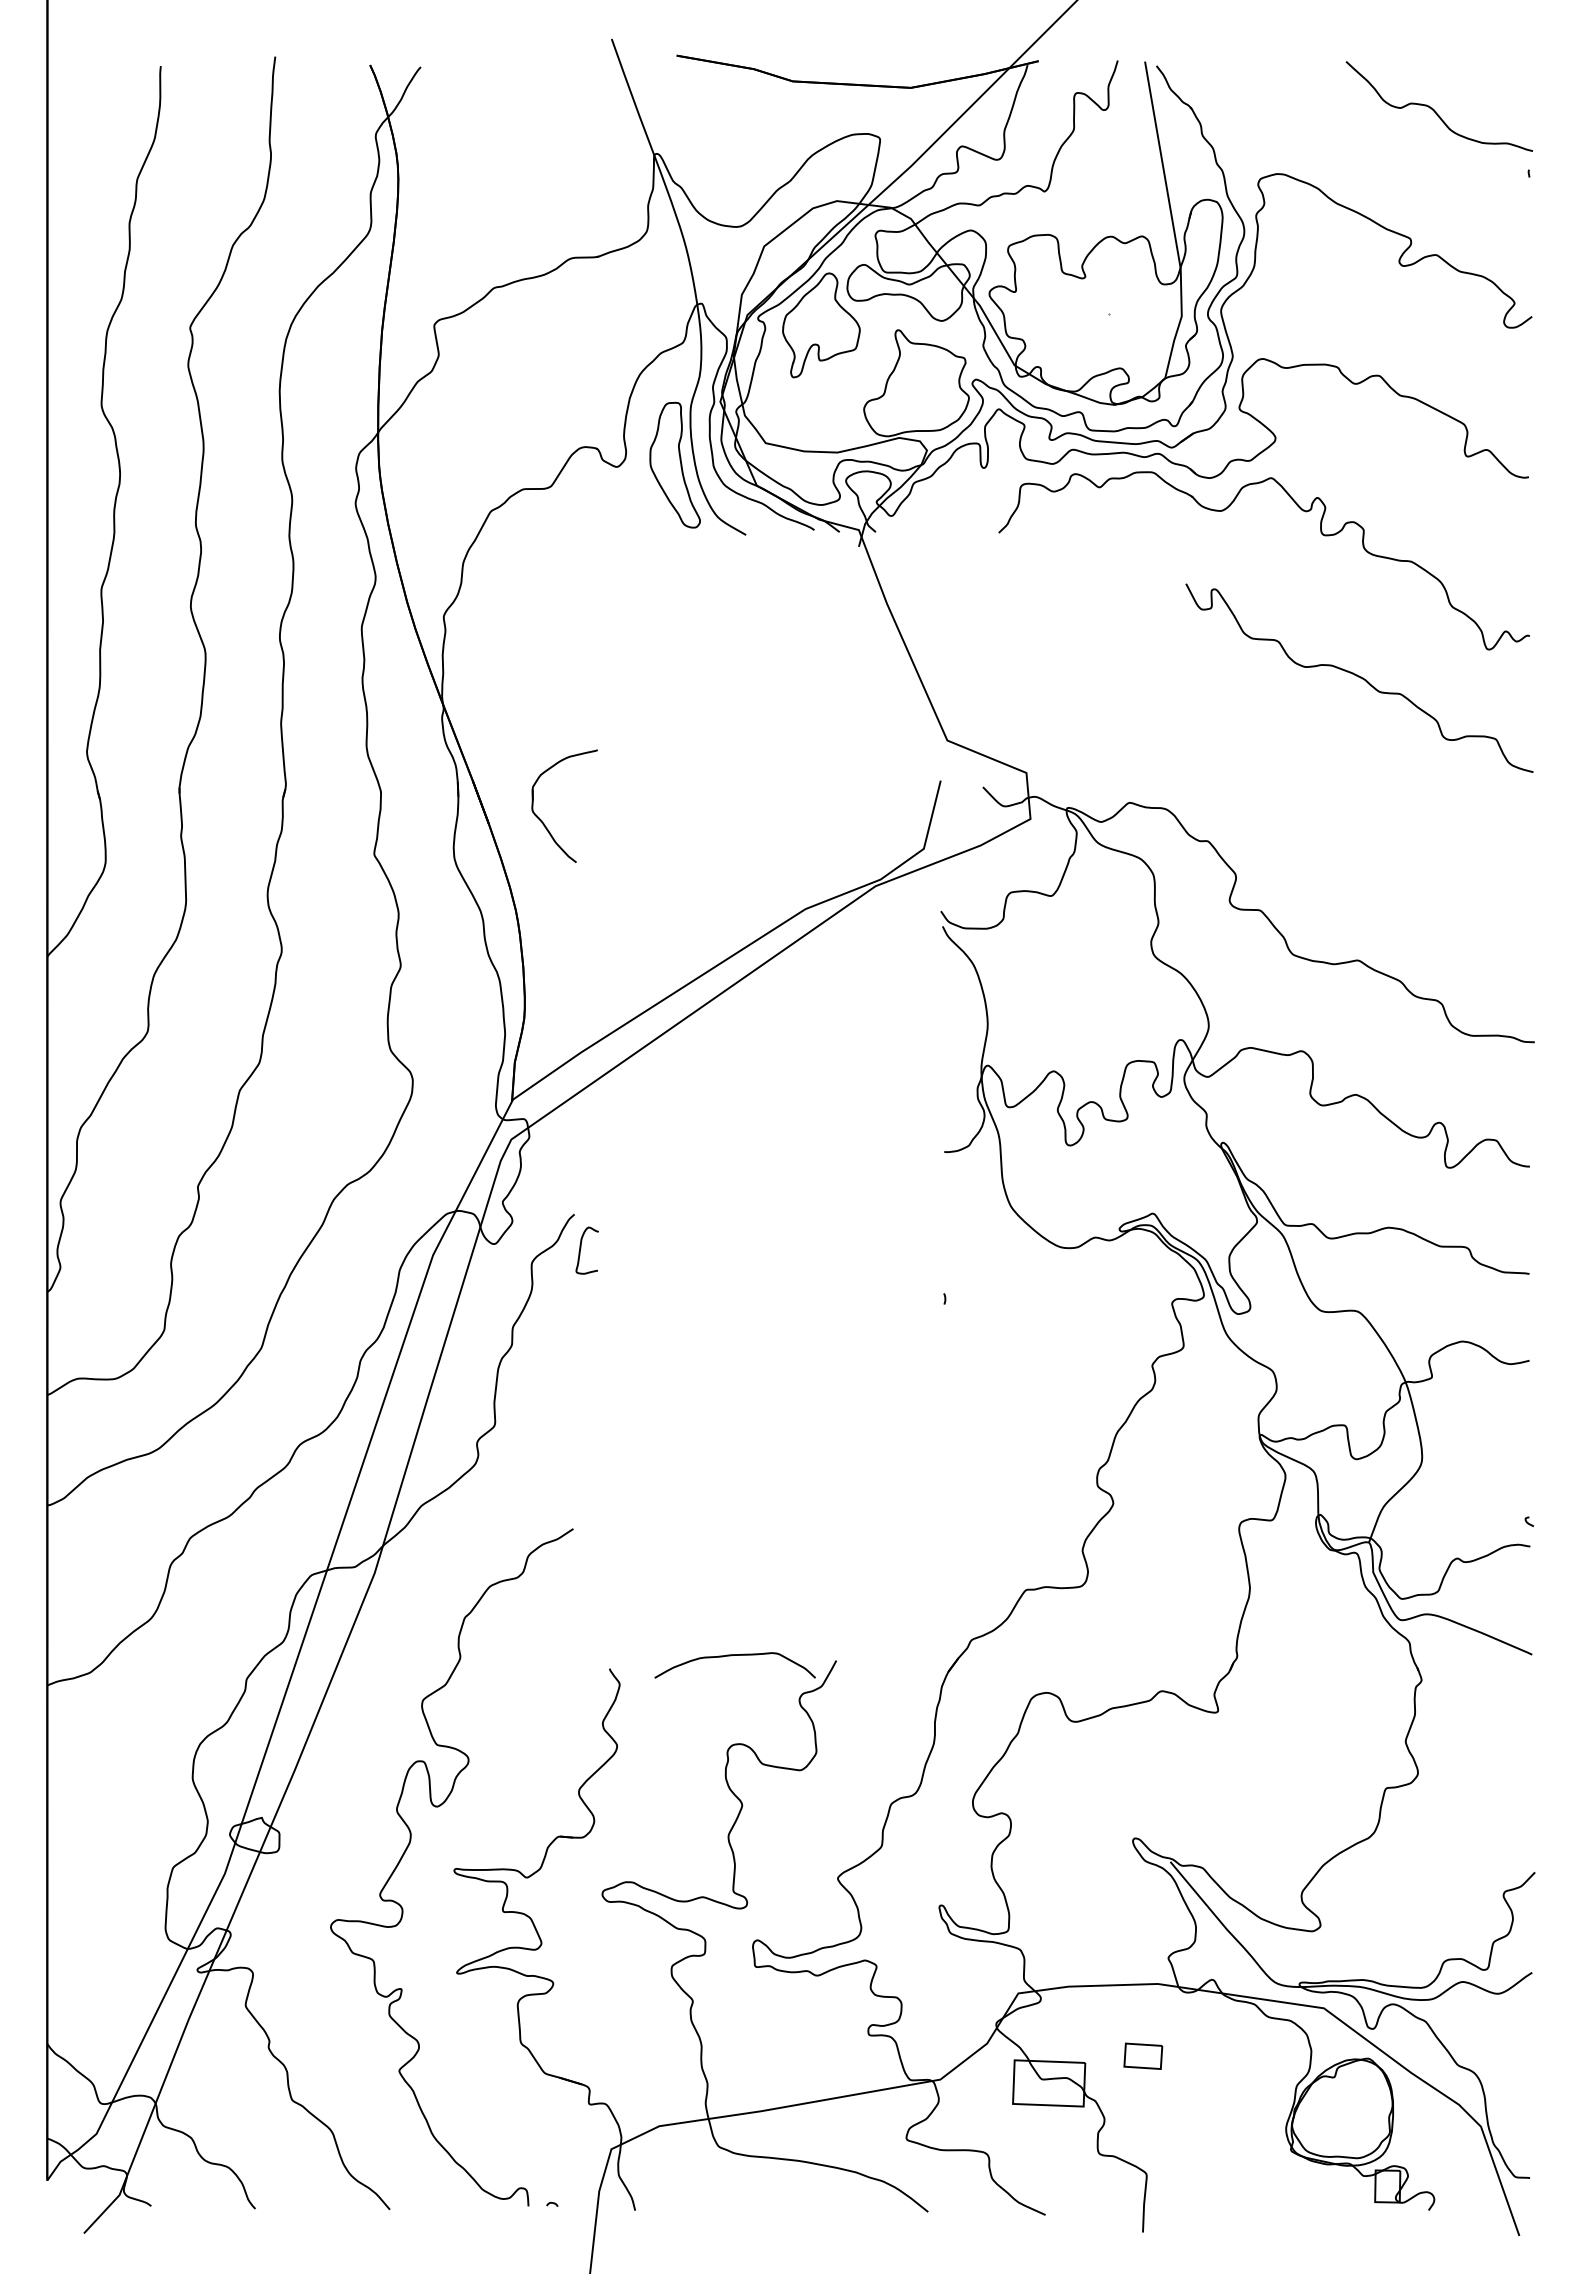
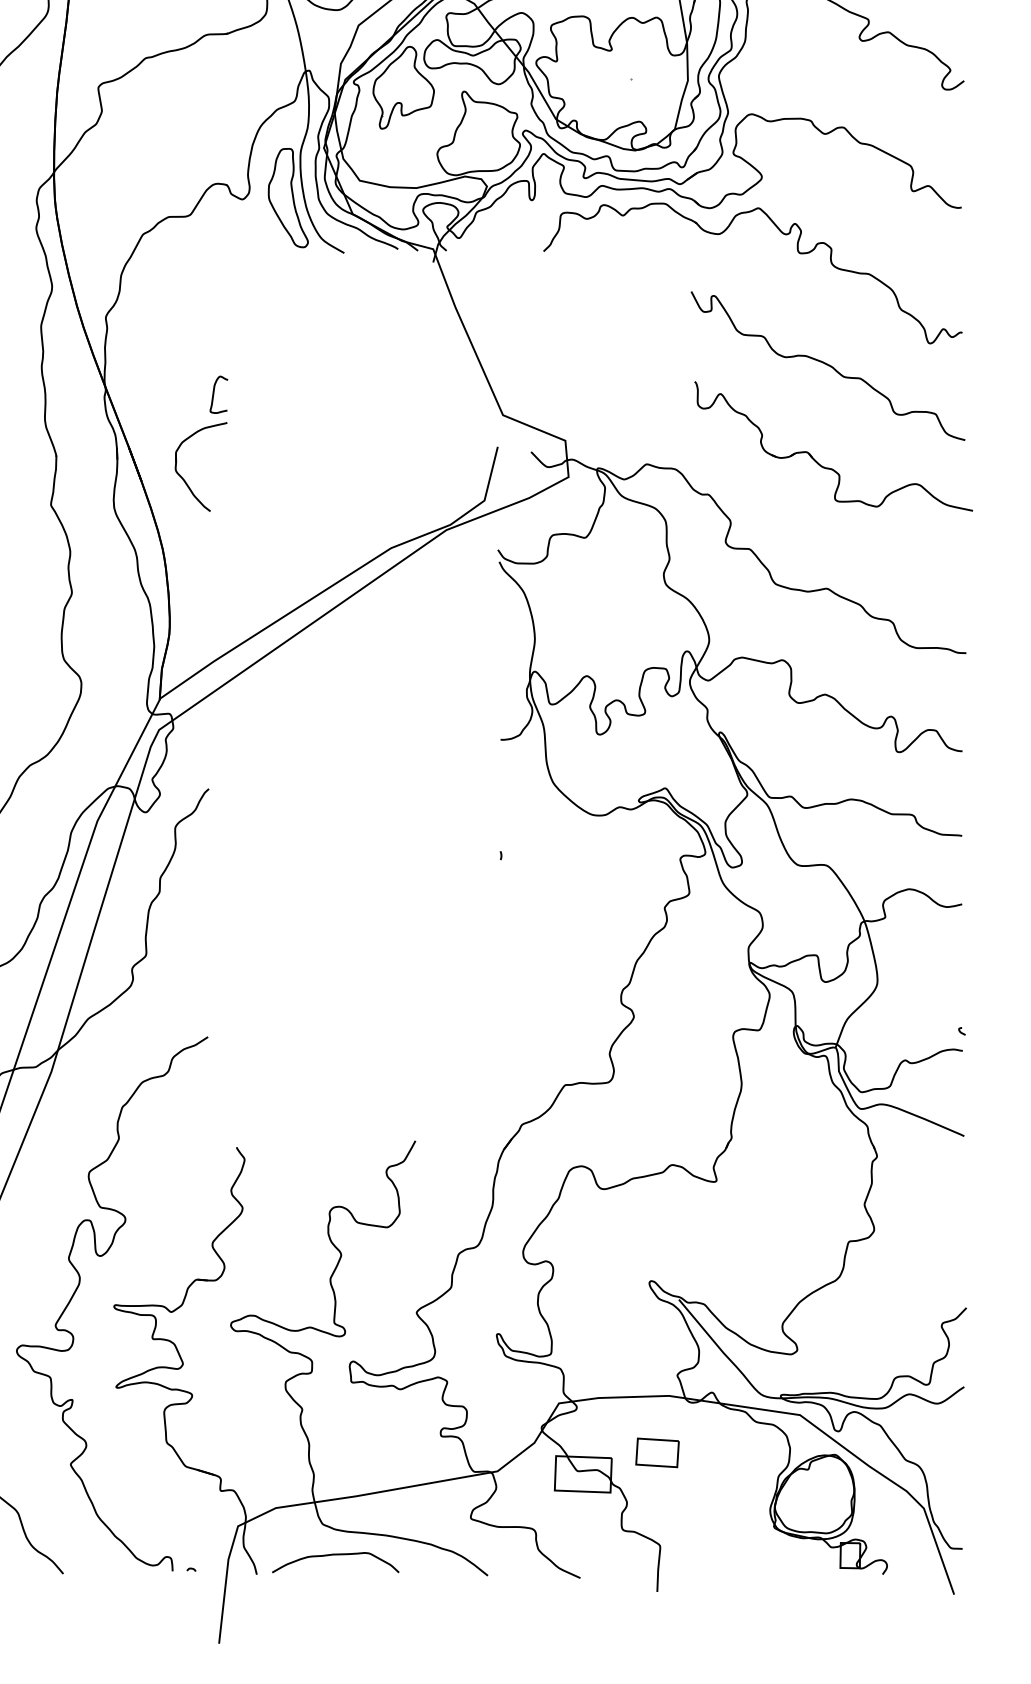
part: (1362, 807) -> (830, 468), added
curve: (581, 1248) -> (214, 393), moved
curve: (731, 1656) -> (332, 1555), moved
part: (1143, 2056) -> (657, 1453), size x1.43

